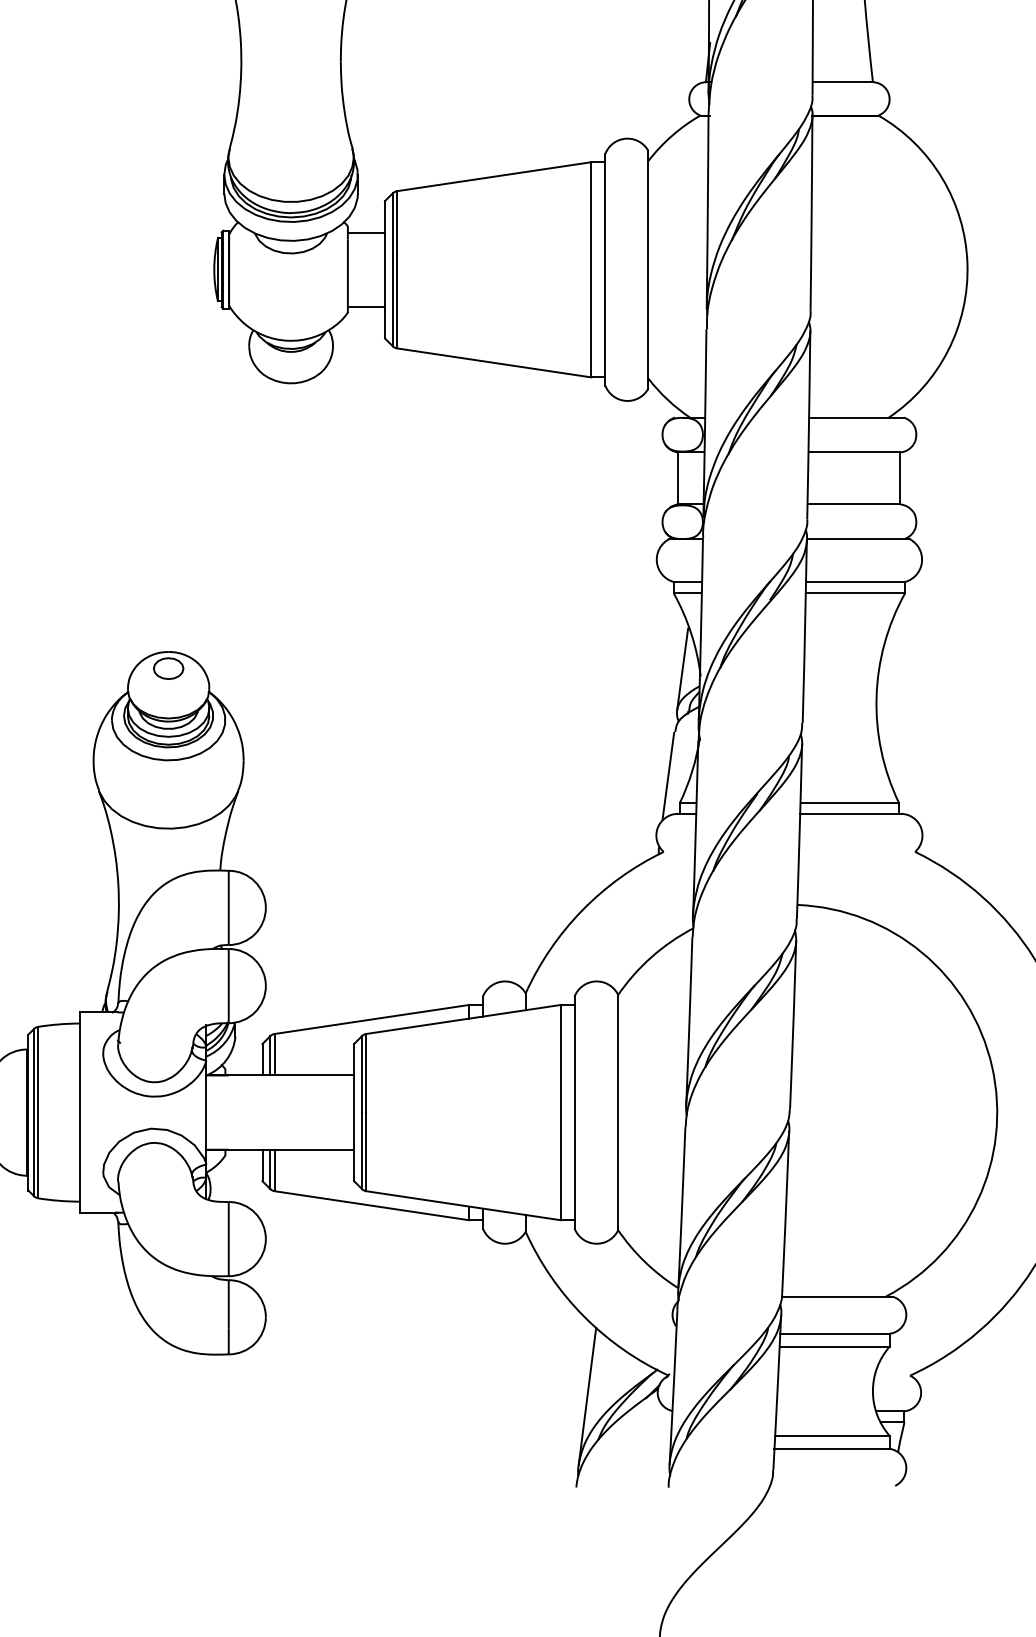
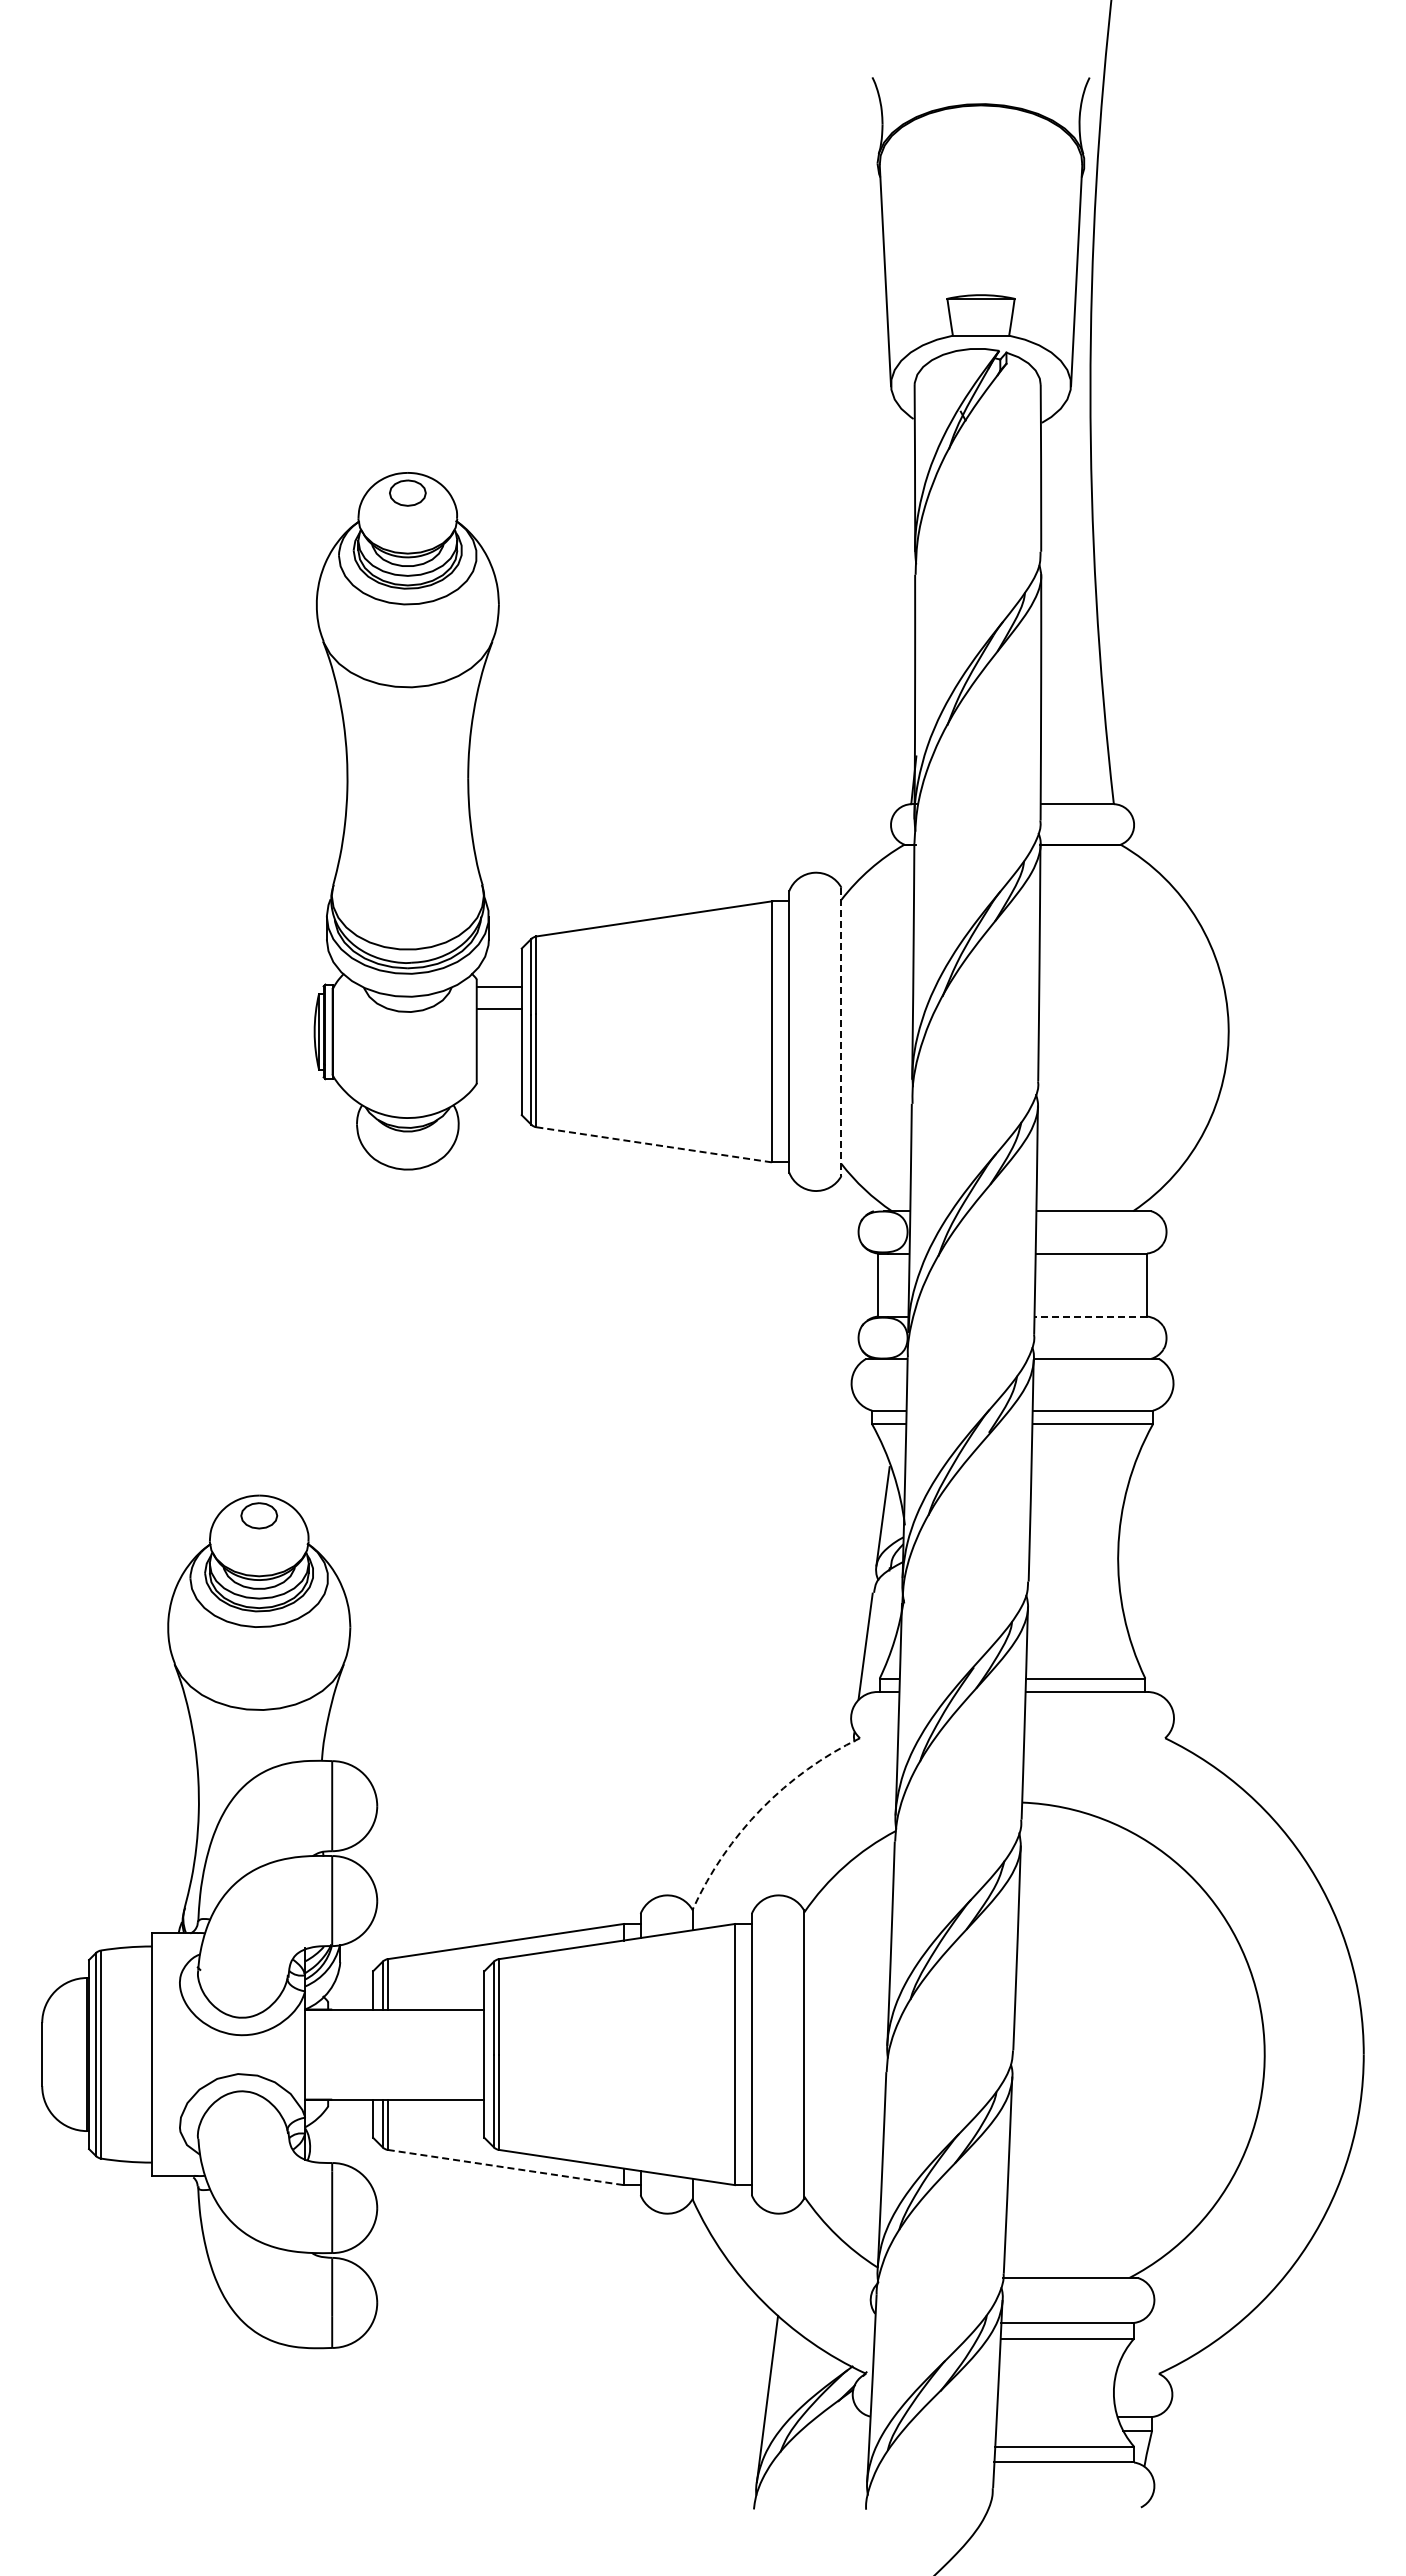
line: (648, 270) -> (841, 1032), solid -> dashed
line: (365, 306) -> (498, 1008), moved
line: (494, 362) -> (654, 1144), solid -> dashed
line: (853, 504) -> (1090, 1316), solid -> dashed
arc: (582, 910) -> (761, 1809), solid -> dashed
line: (372, 1205) -> (506, 2167), solid -> dashed

